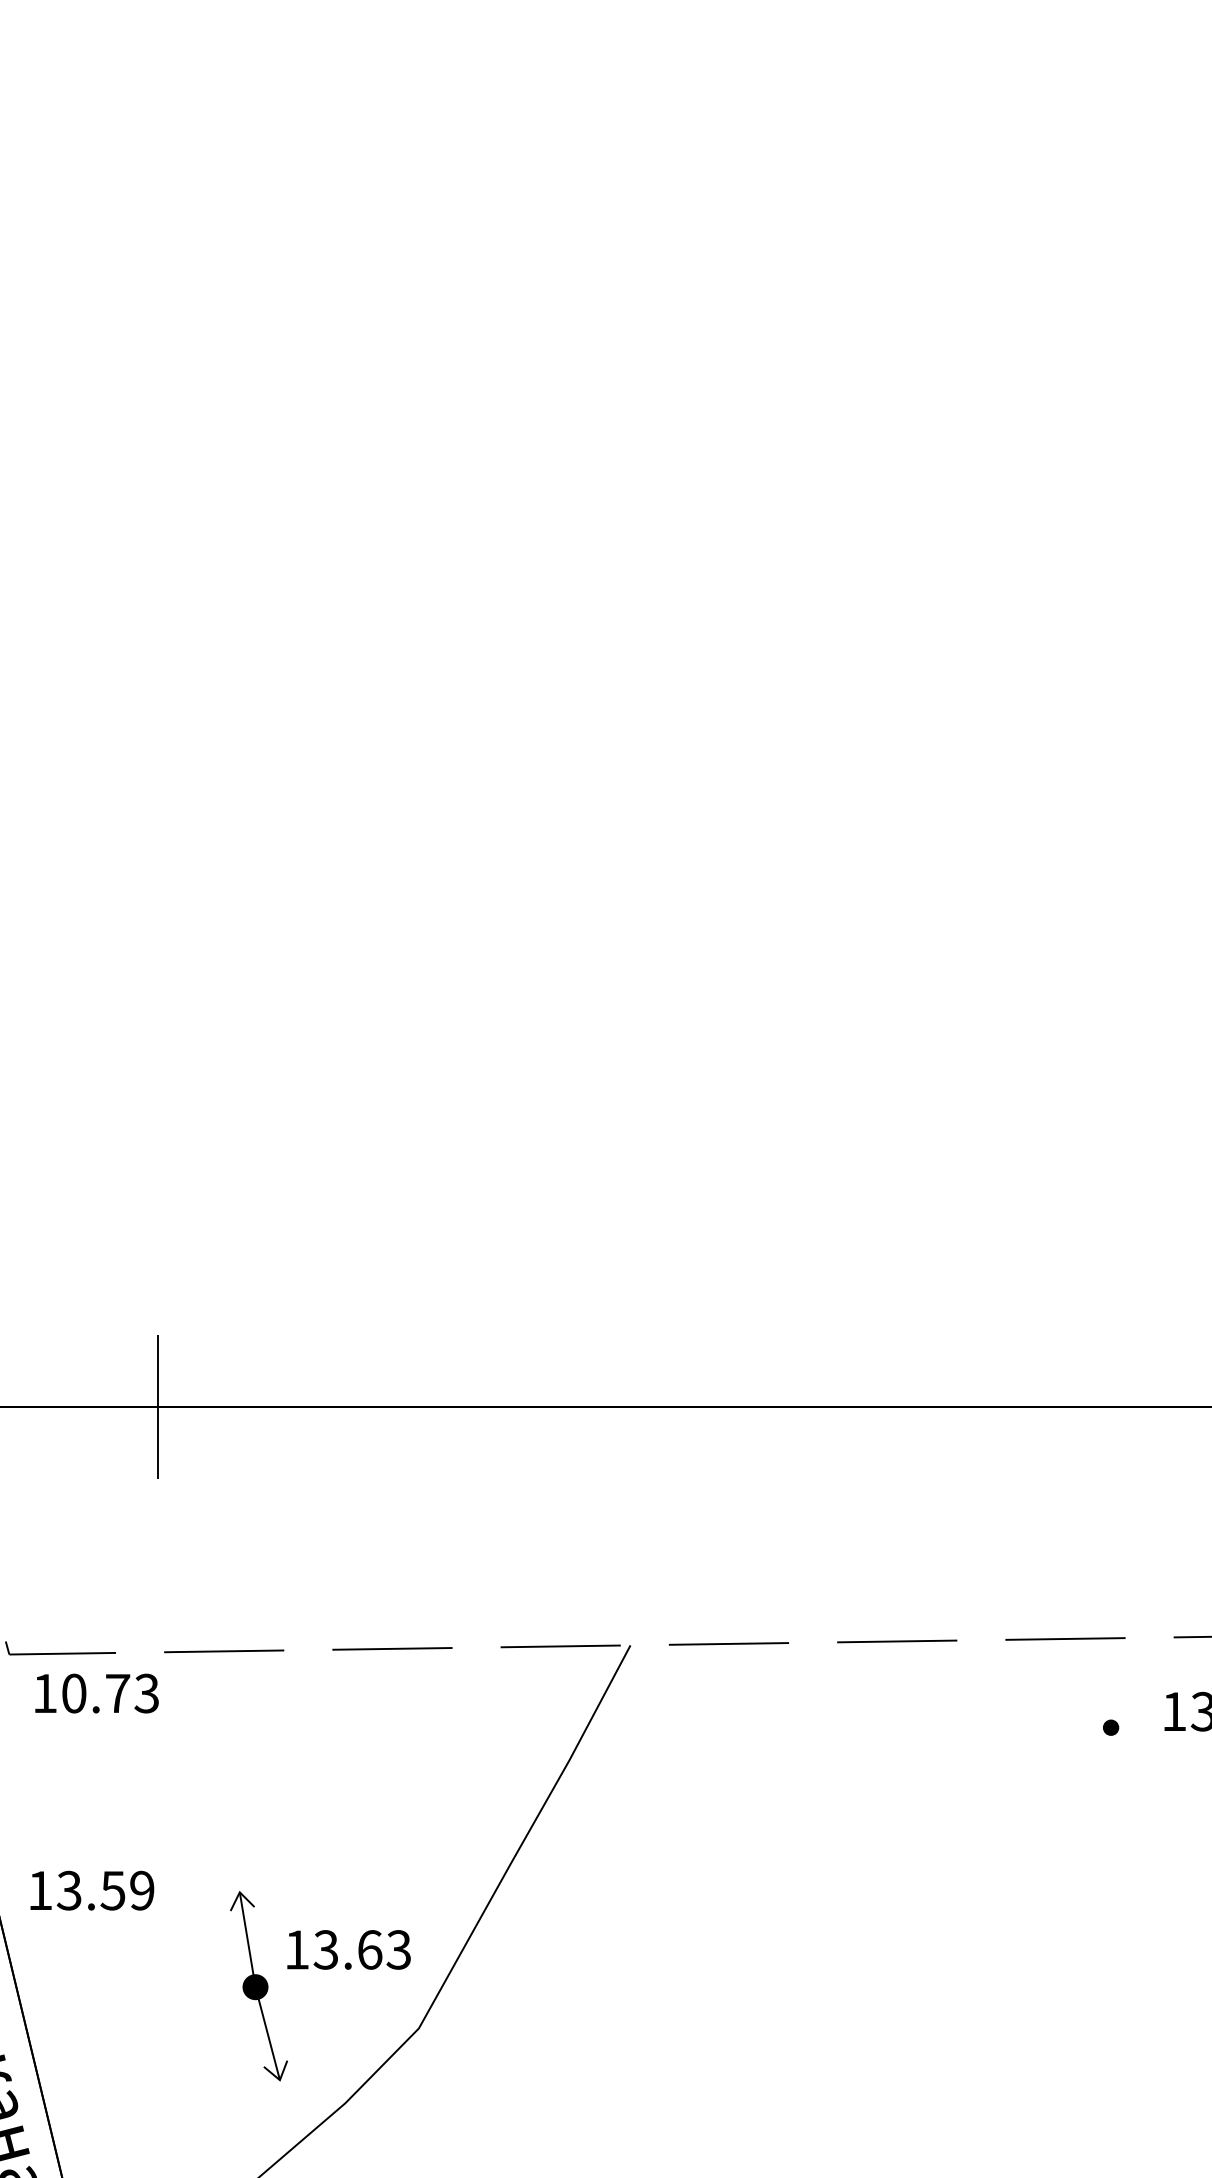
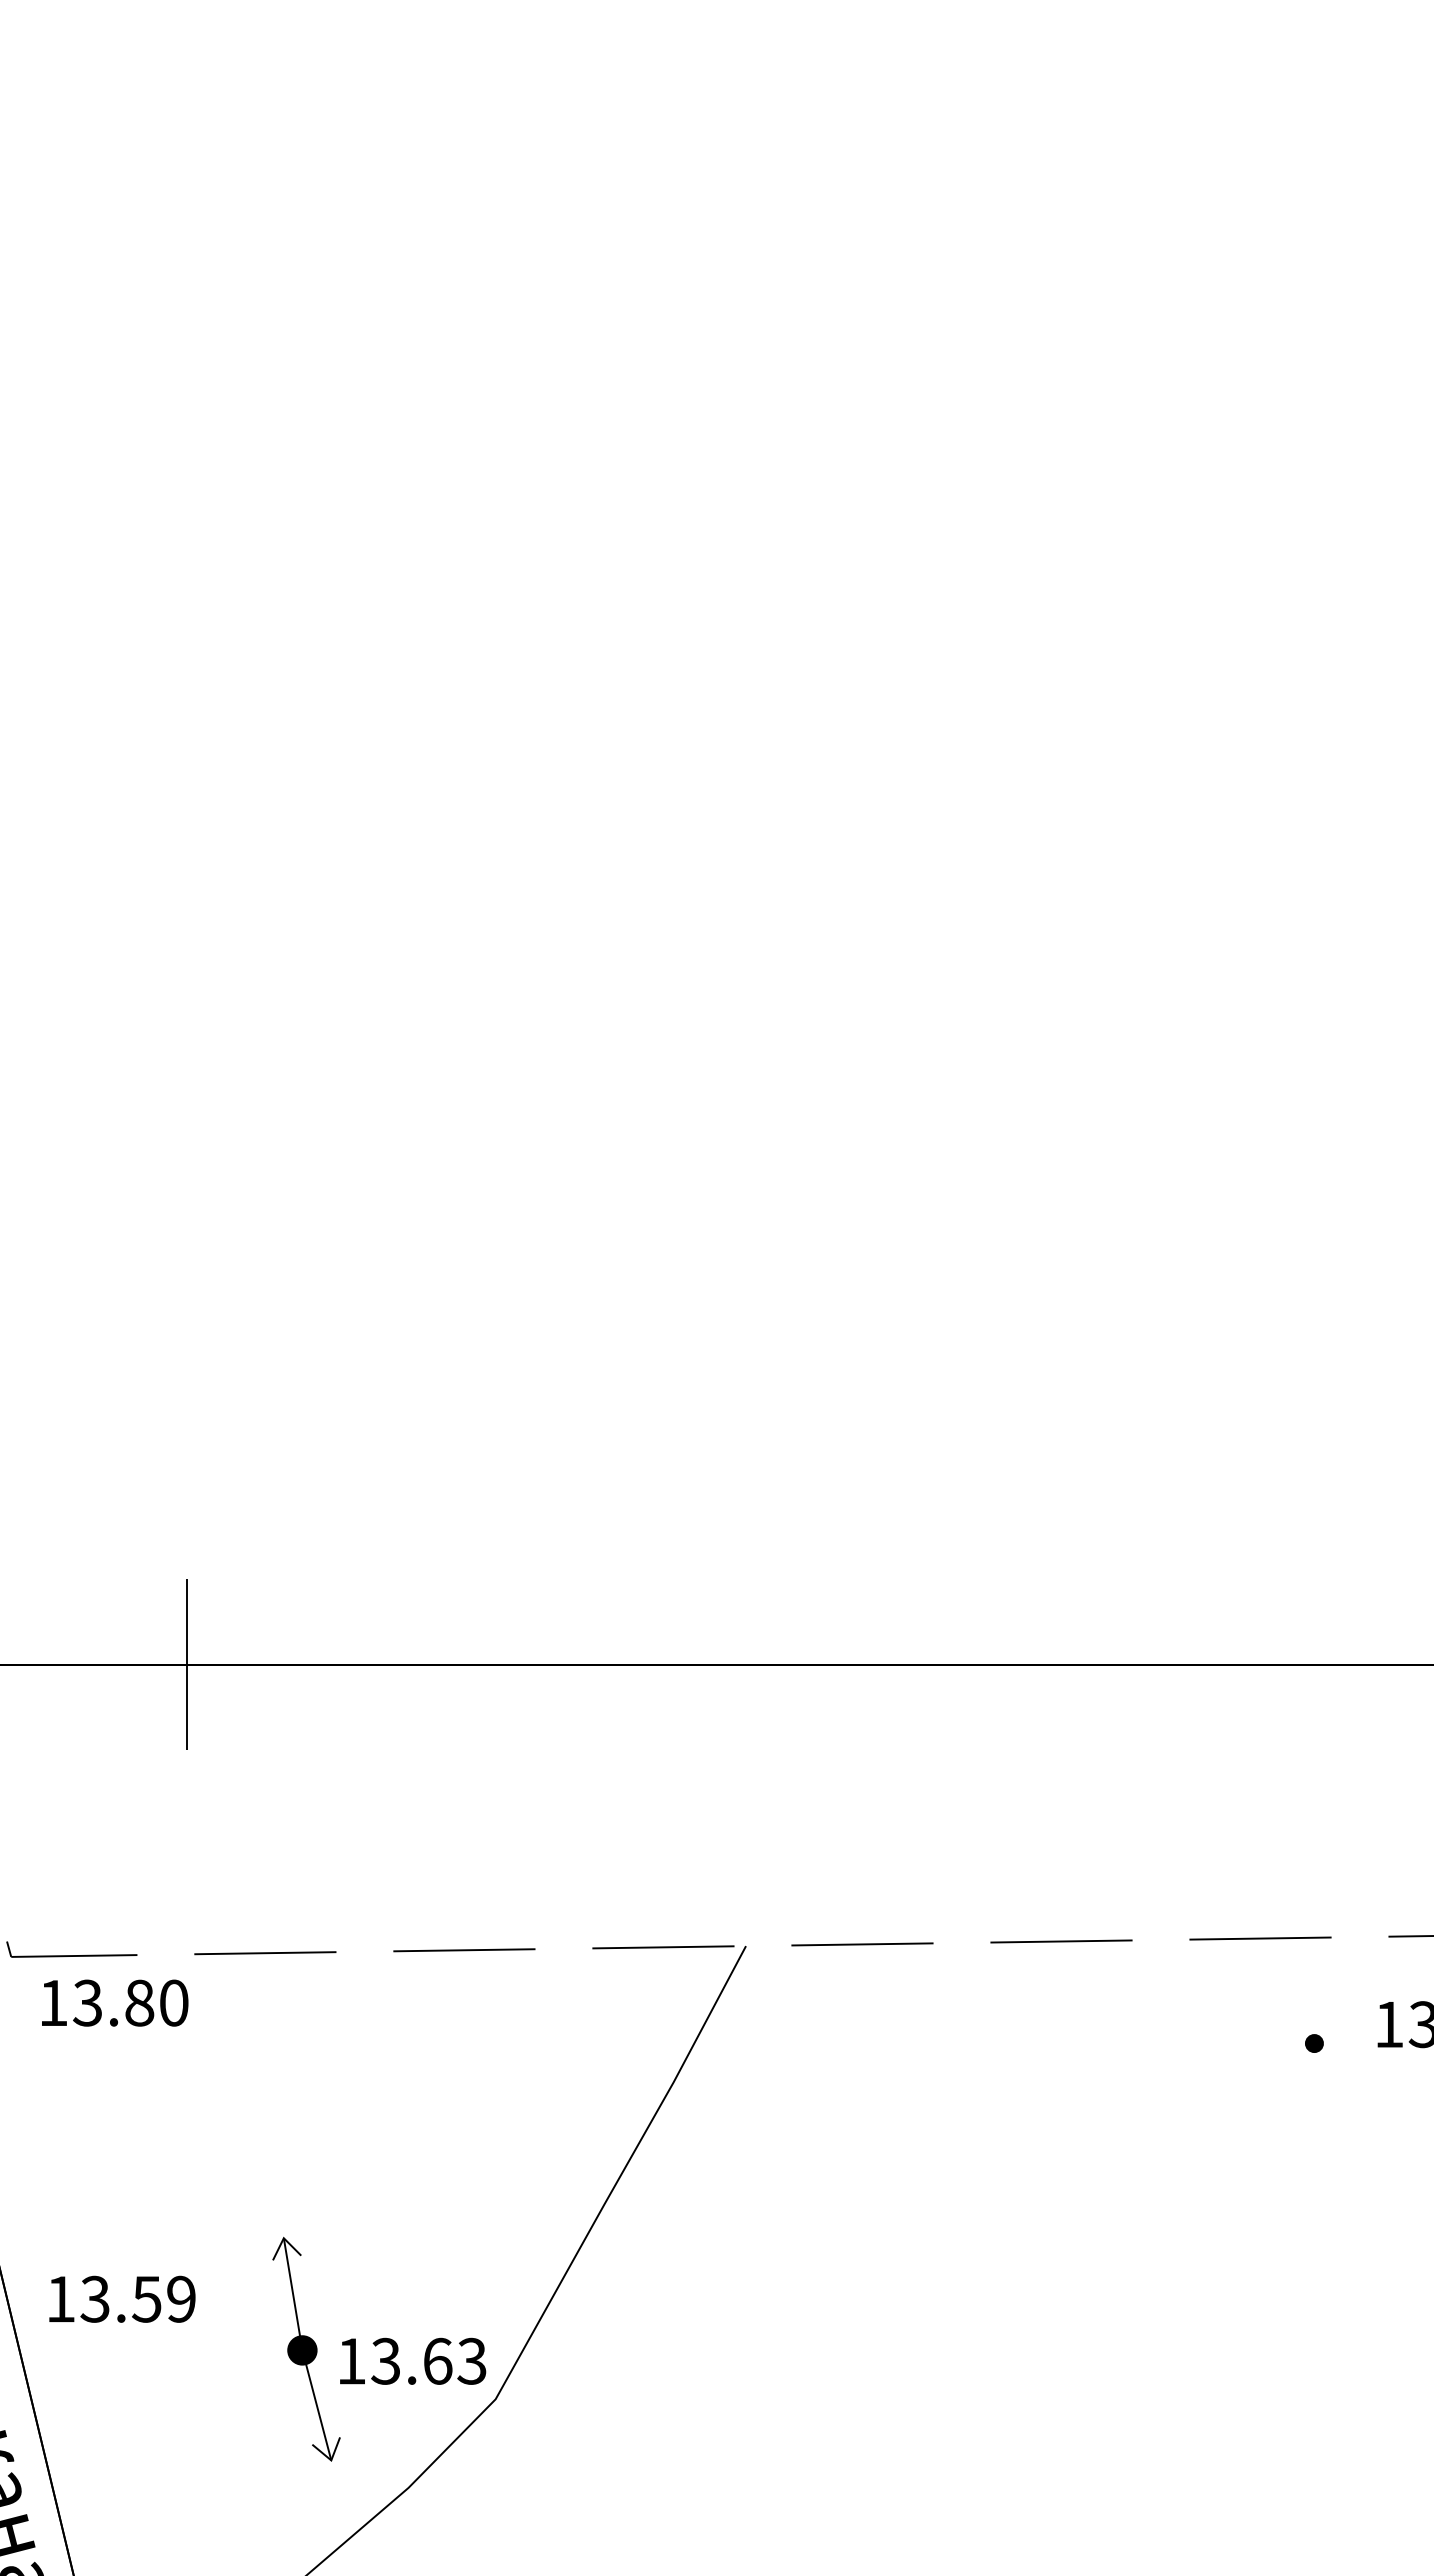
text: (110, 1693) -> (130, 2002), 10.73 -> 13.80
text: (92, 1890) -> (122, 2298), moved
text: (349, 1949) -> (413, 2360), moved

